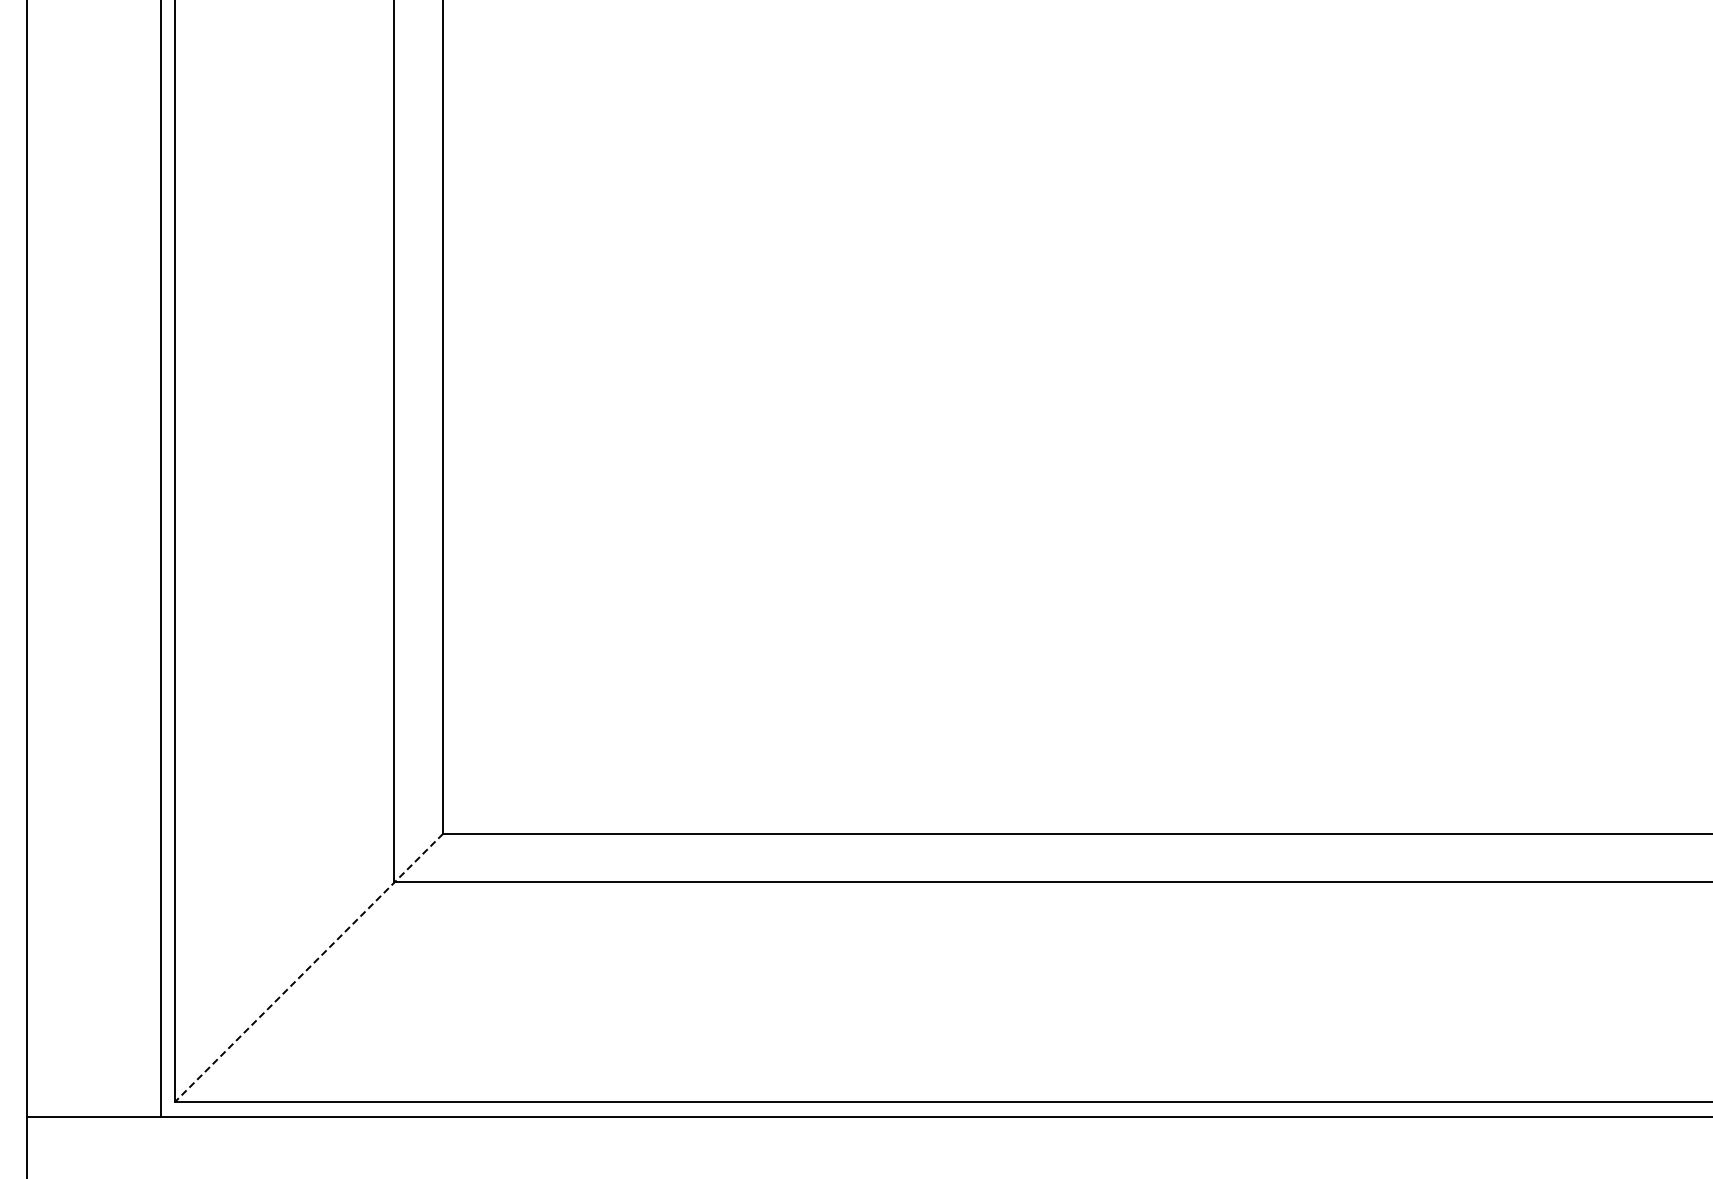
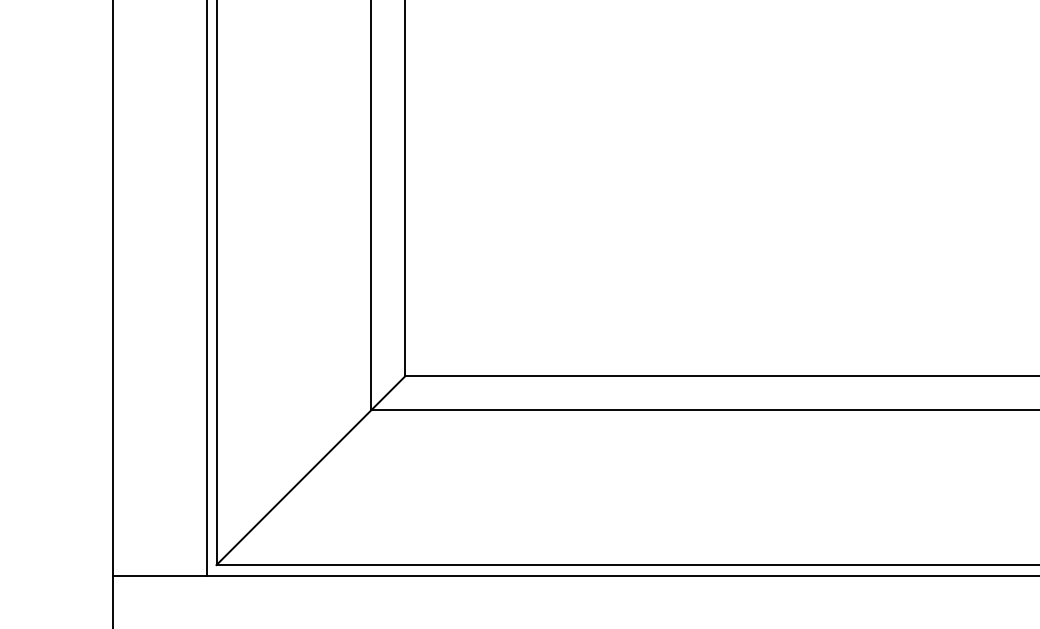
line: (309, 967) -> (311, 470), dashed -> solid

